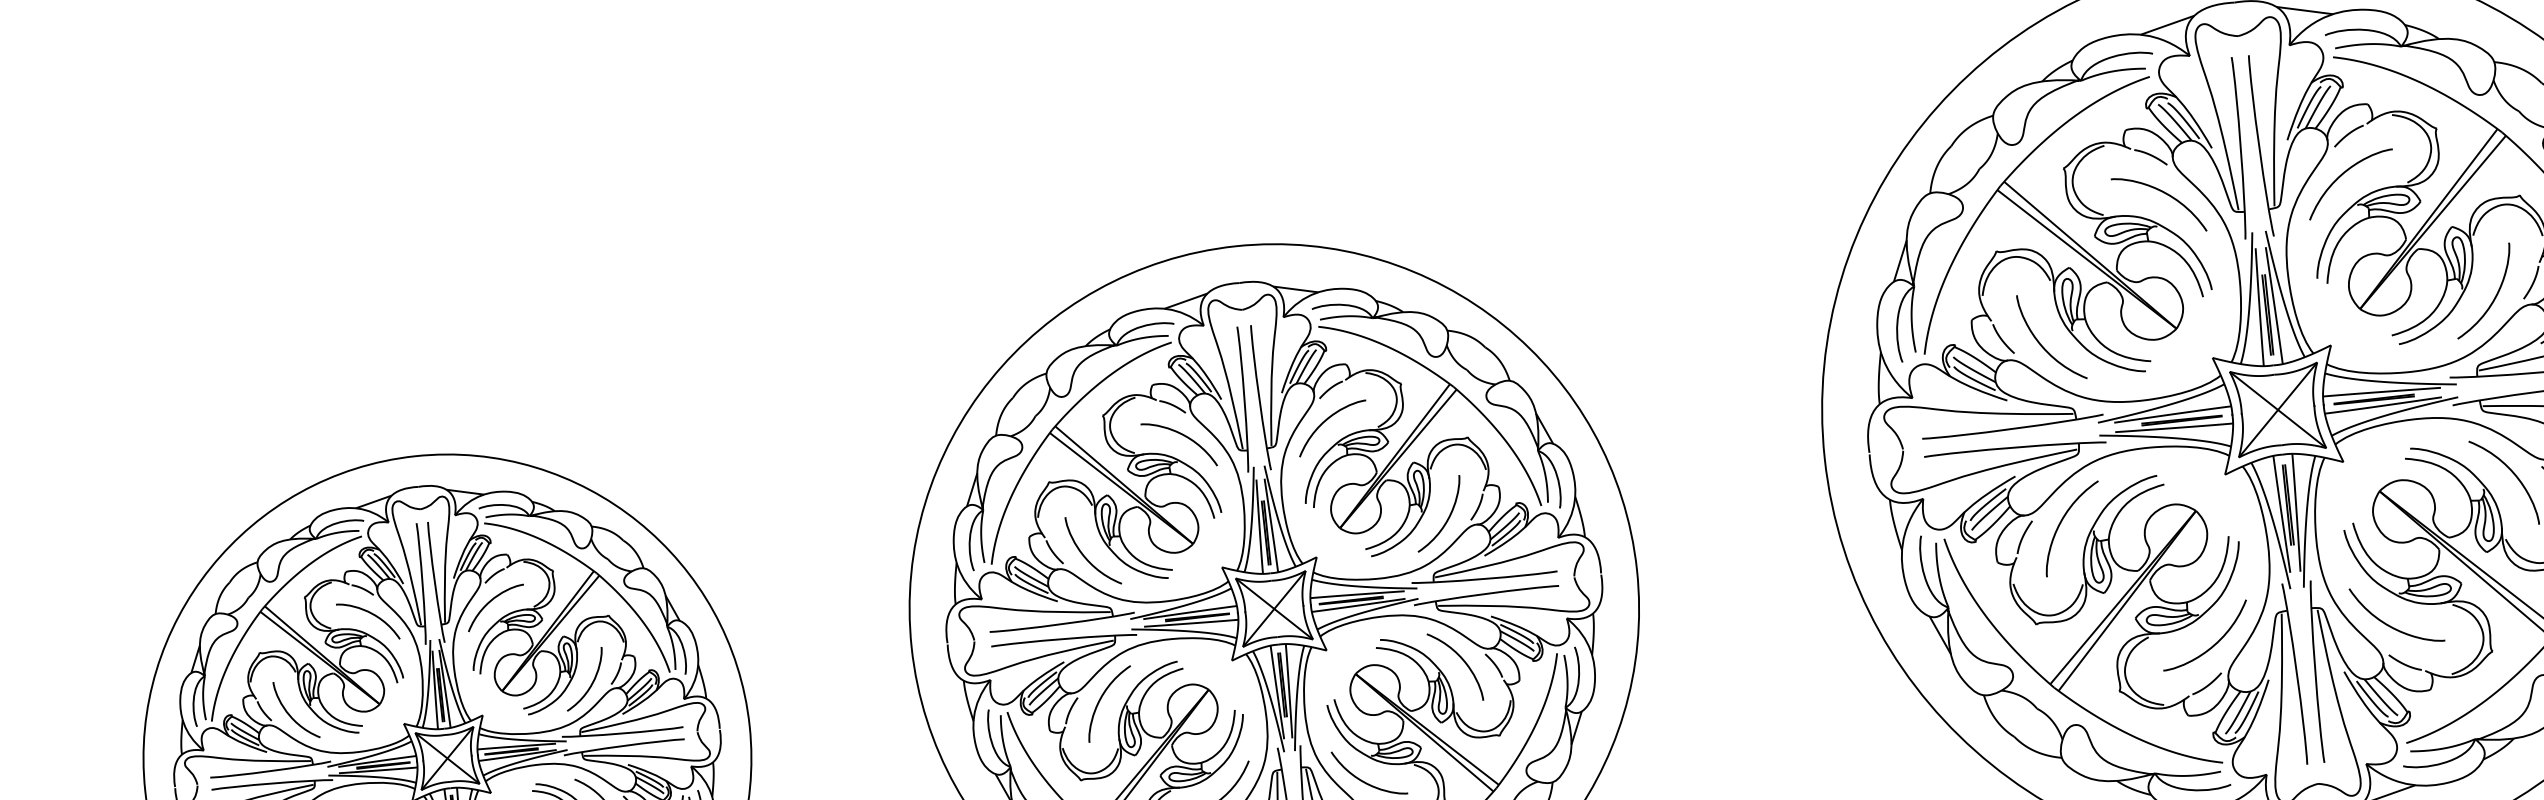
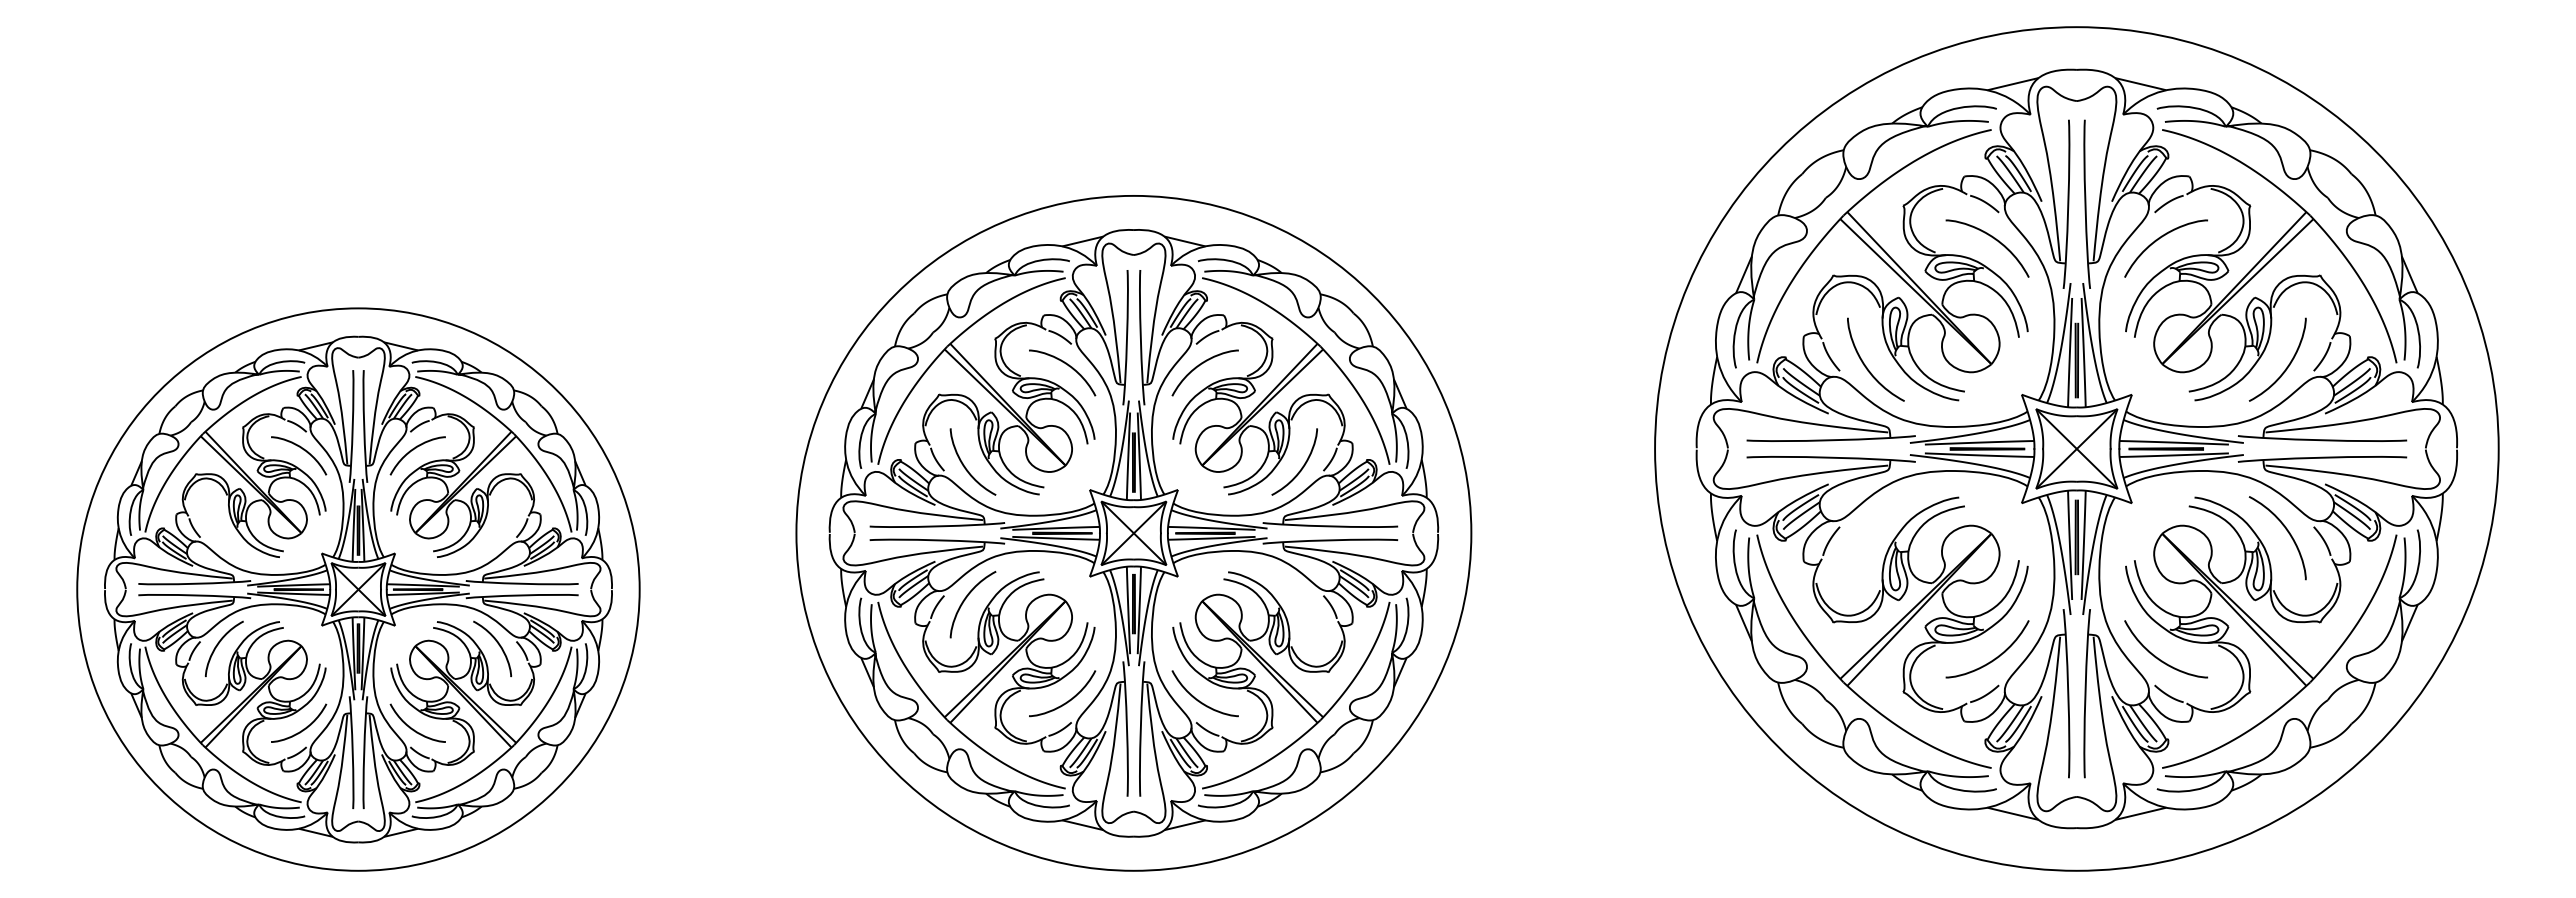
curve: (2060, 525) -> (1865, 533), removed
curve: (1463, 661) -> (1302, 600), removed
curve: (590, 684) -> (497, 535), removed
curve: (291, 716) -> (219, 535), removed

